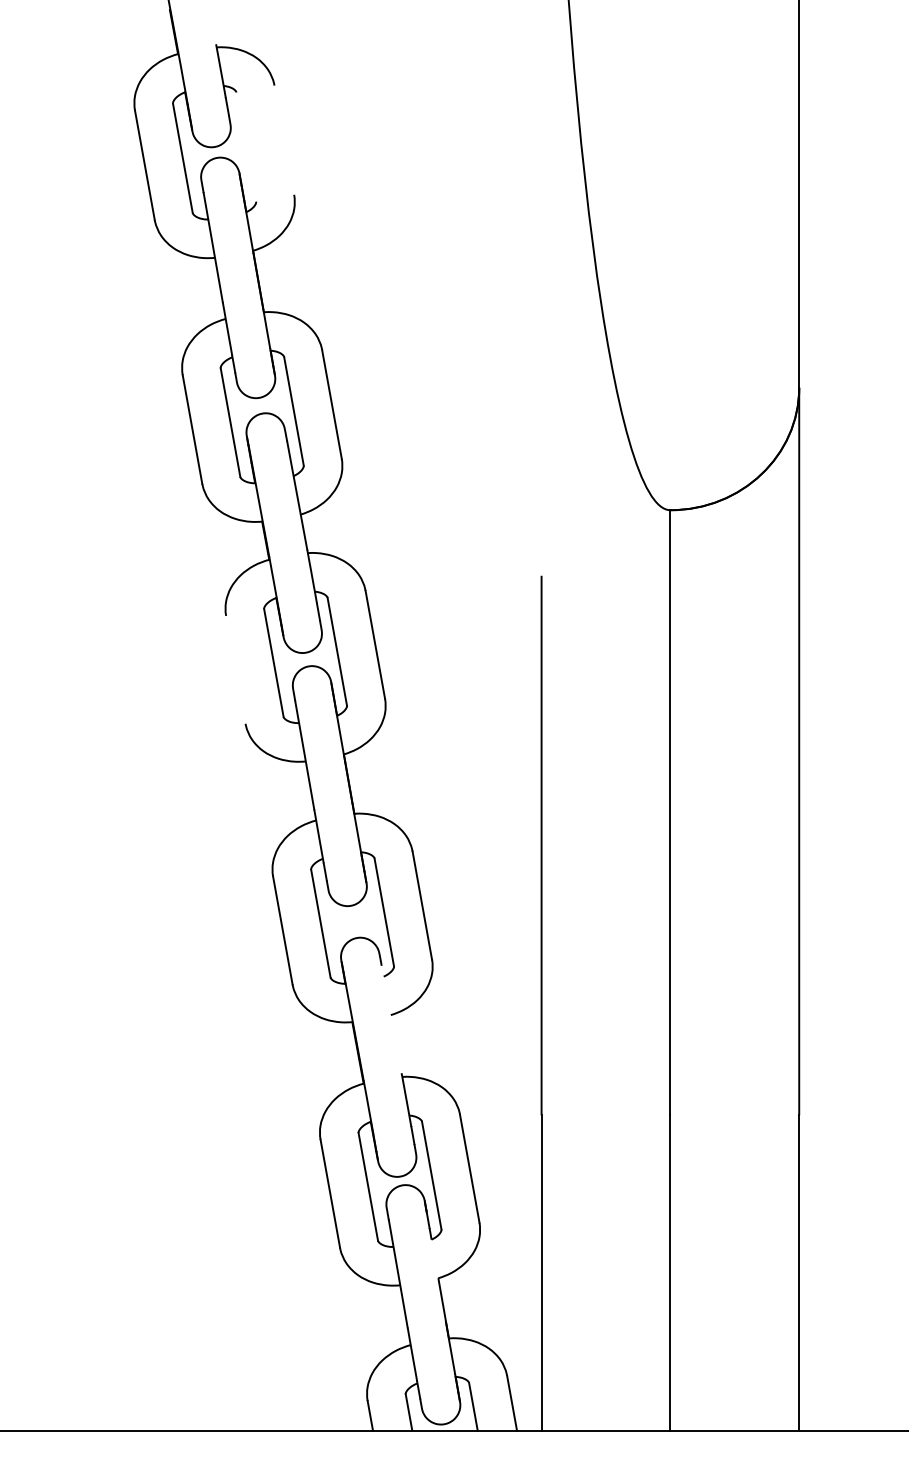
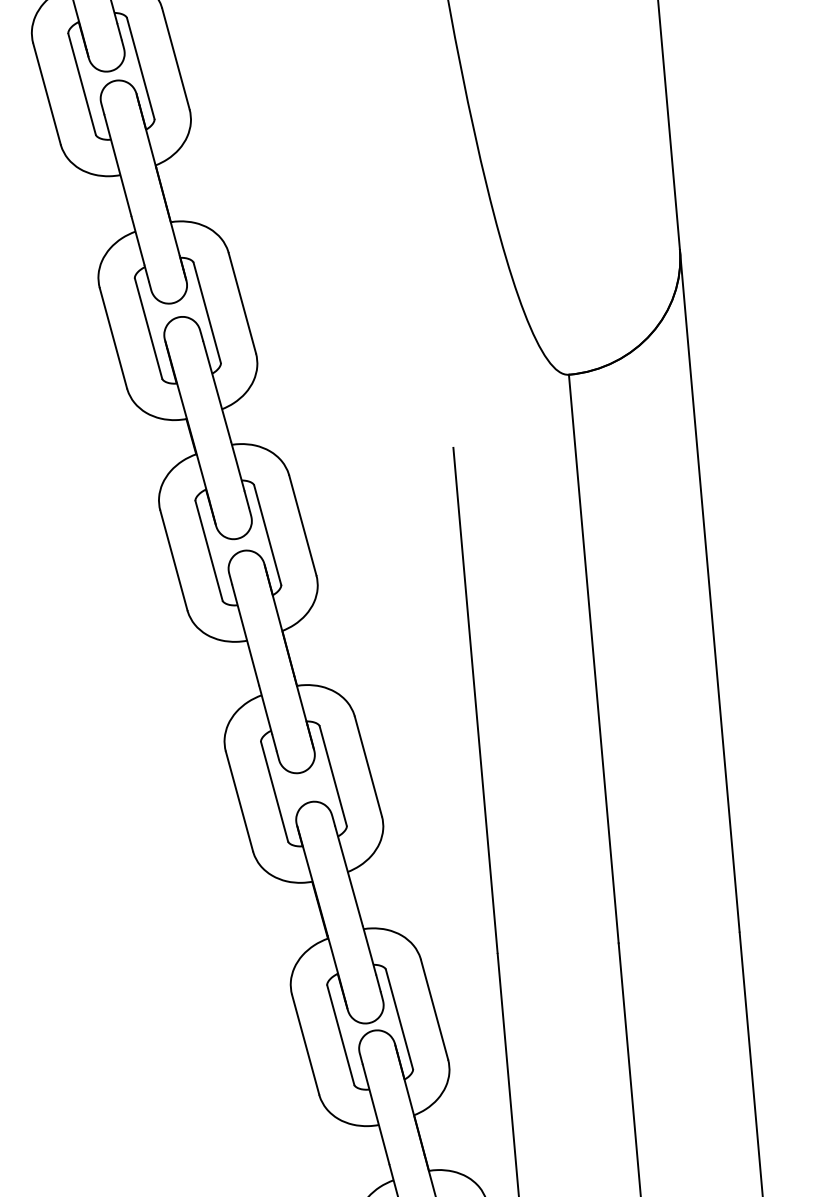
line: (284, 139) -> (175, 58), added
line: (246, 146) -> (140, 67), added
line: (235, 669) -> (173, 560), added
line: (391, 1019) -> (348, 876), added
line: (435, 1266) -> (410, 1104), added

